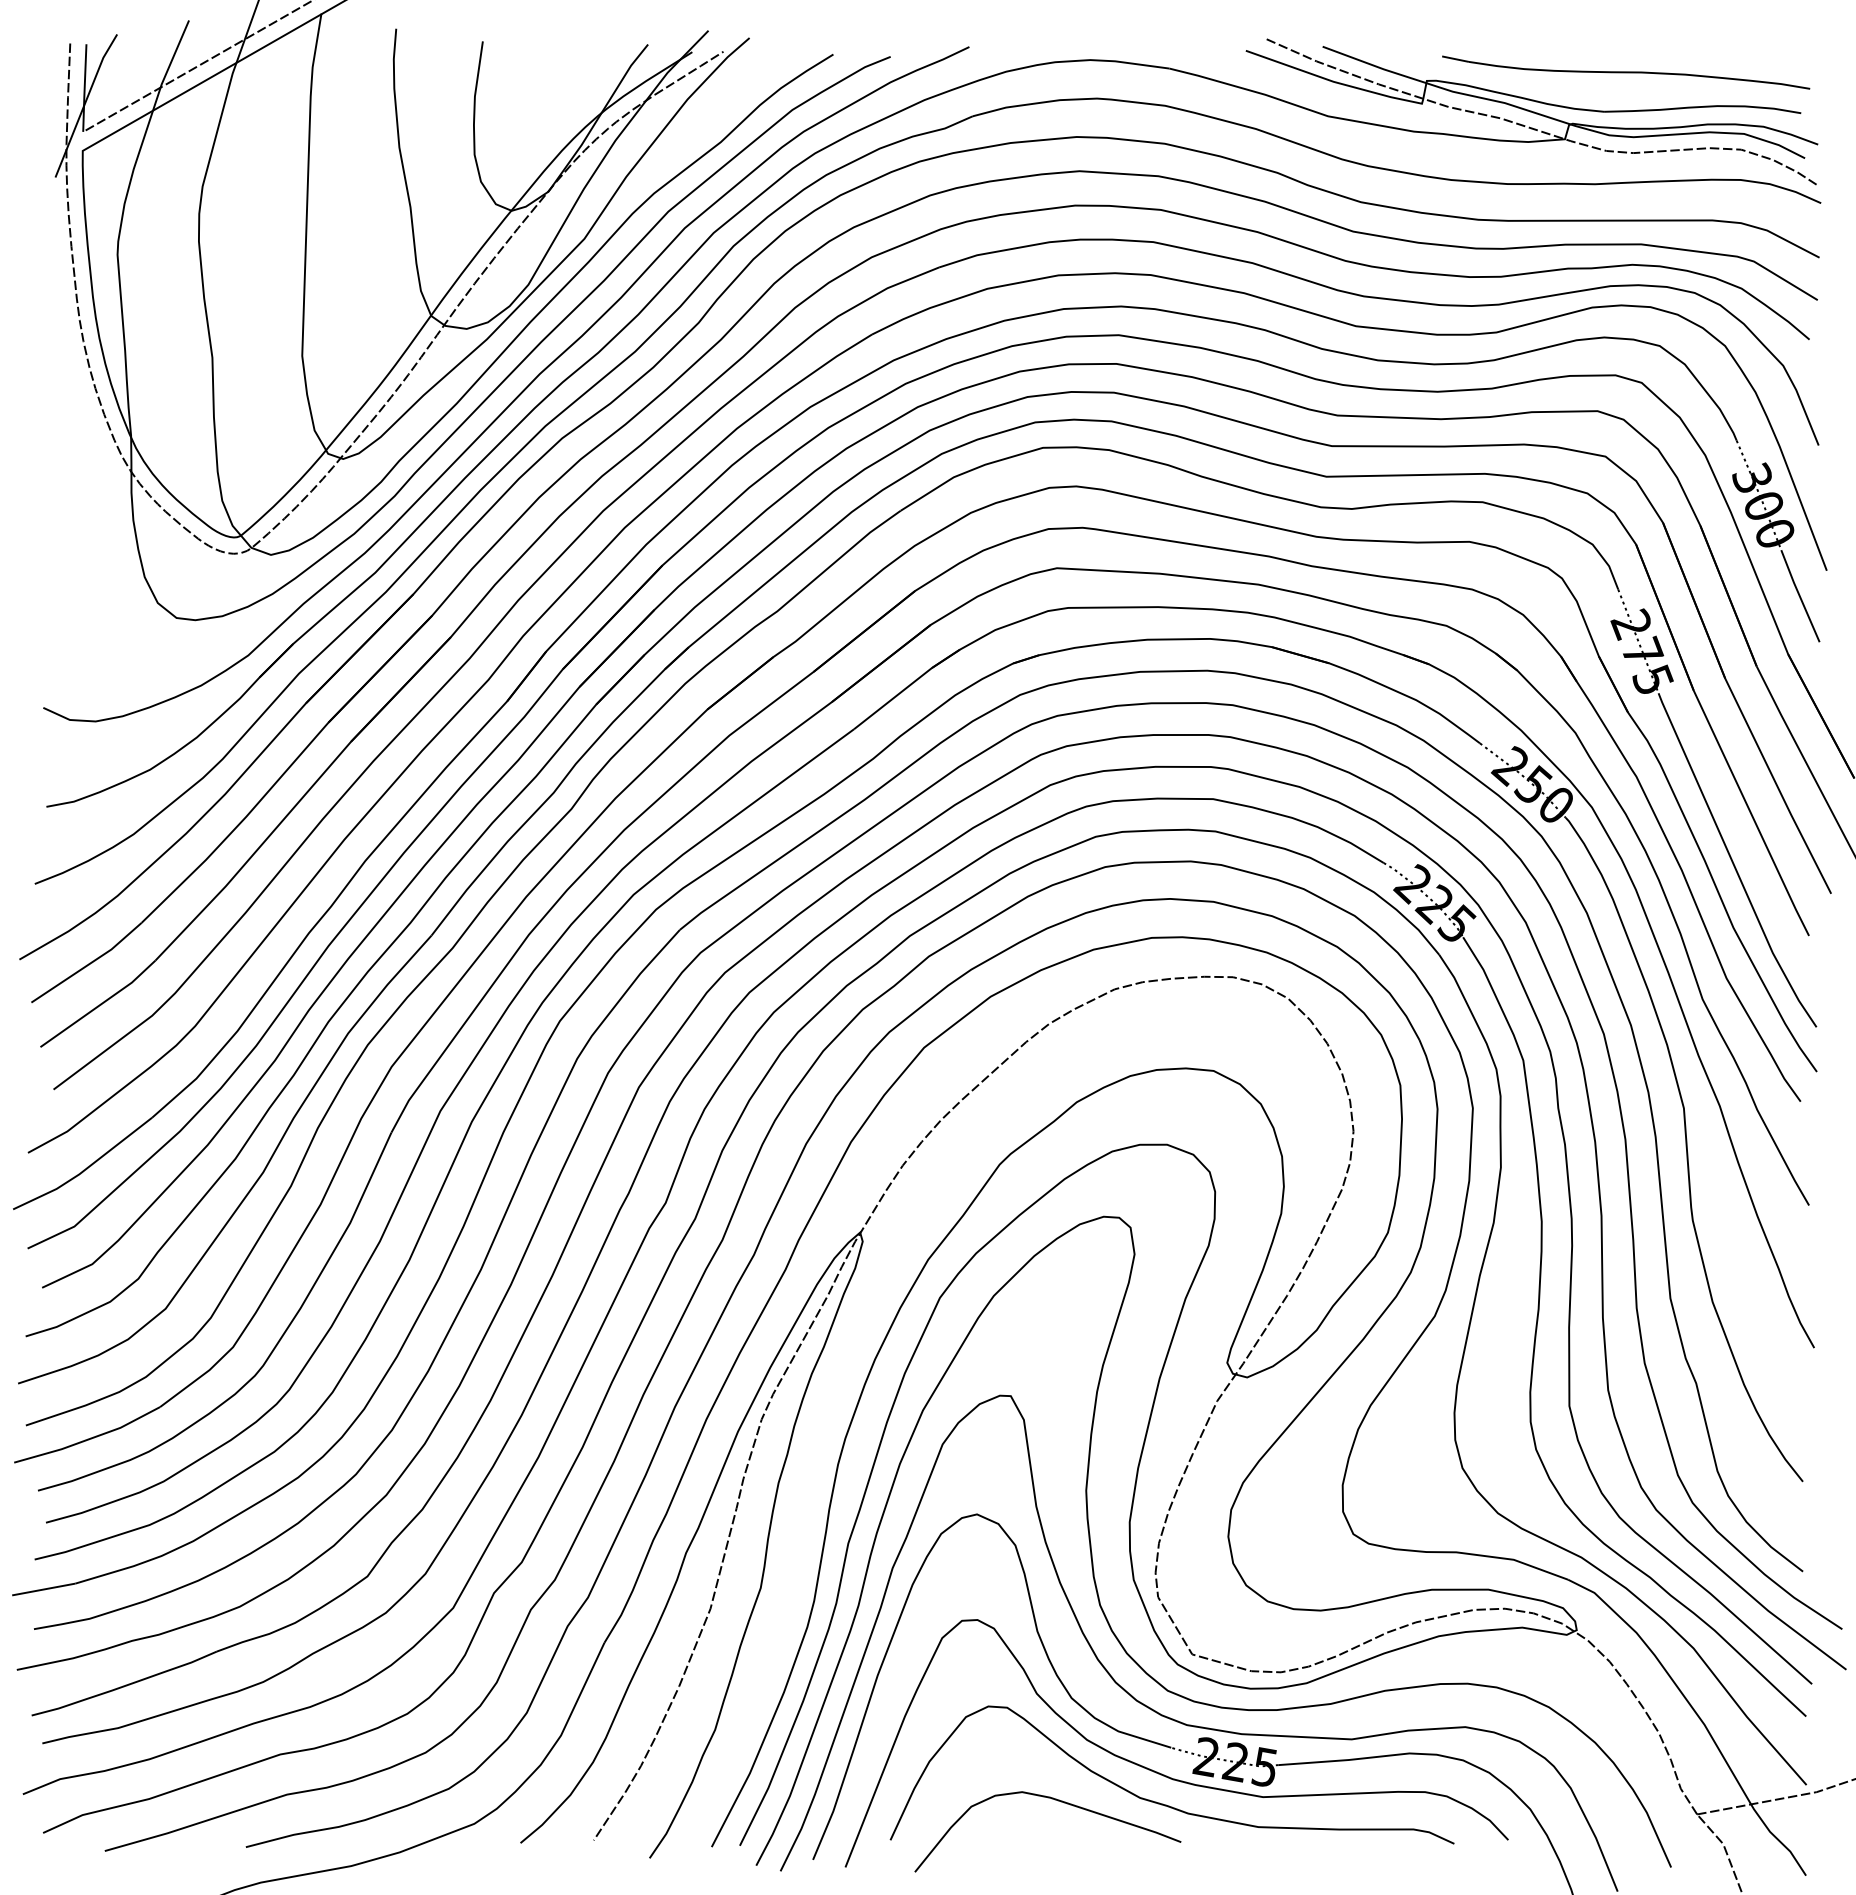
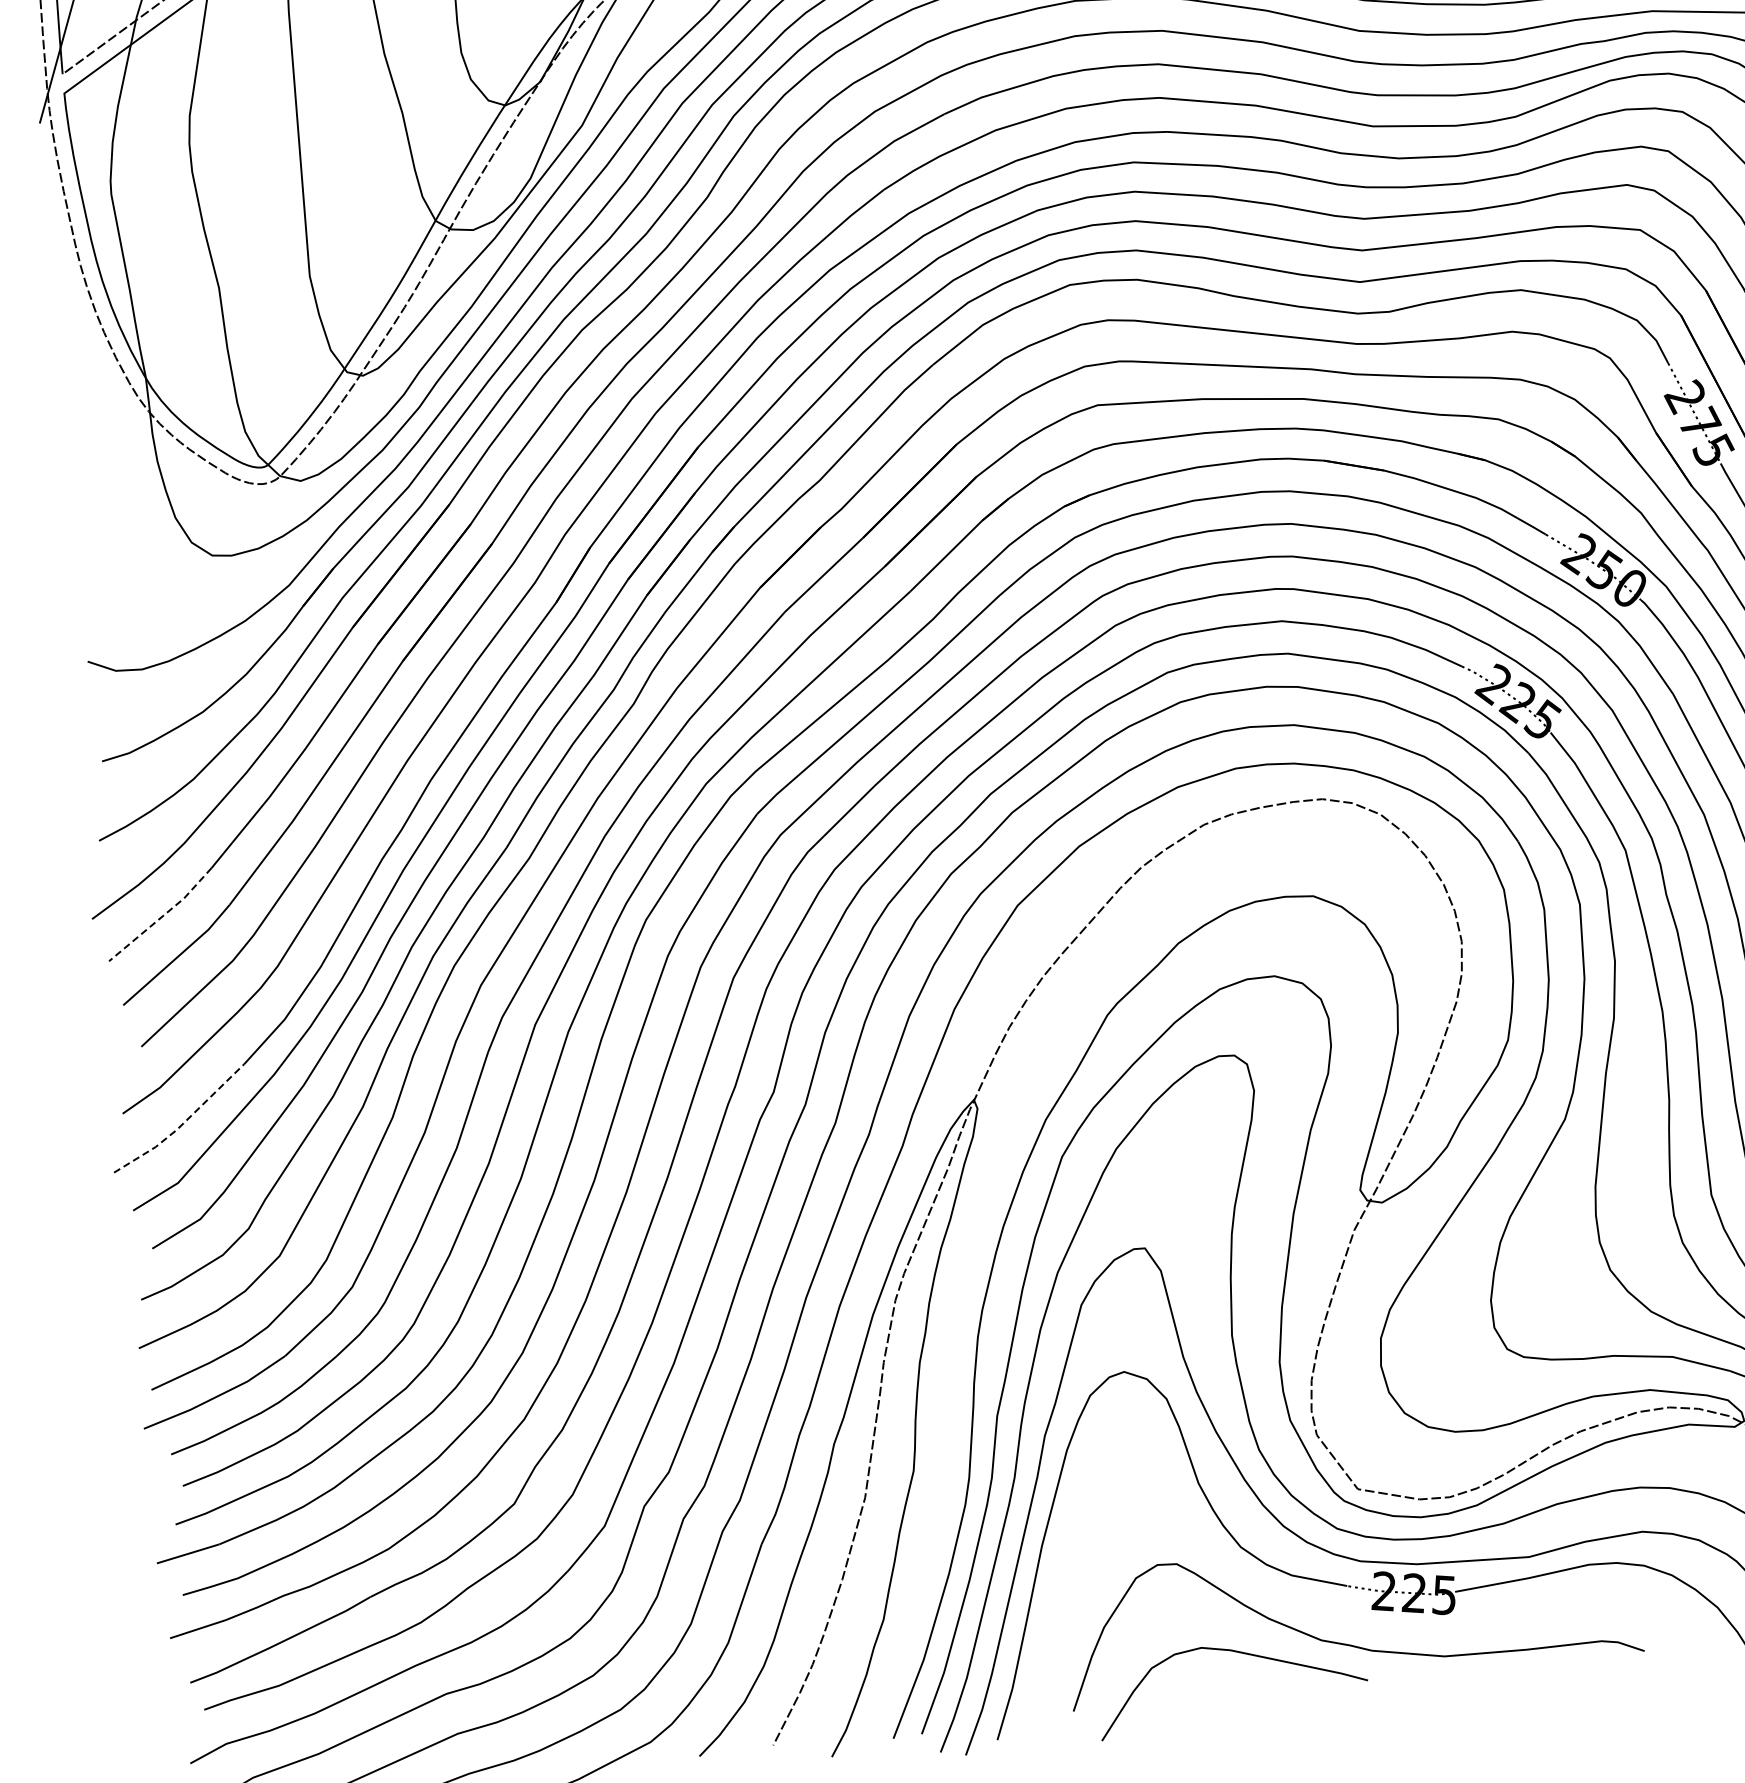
line: (88, 964) -> (162, 916), solid -> dashed
line: (85, 1169) -> (182, 1124), solid -> dashed
curve: (1164, 1774) -> (1343, 1613), removed

